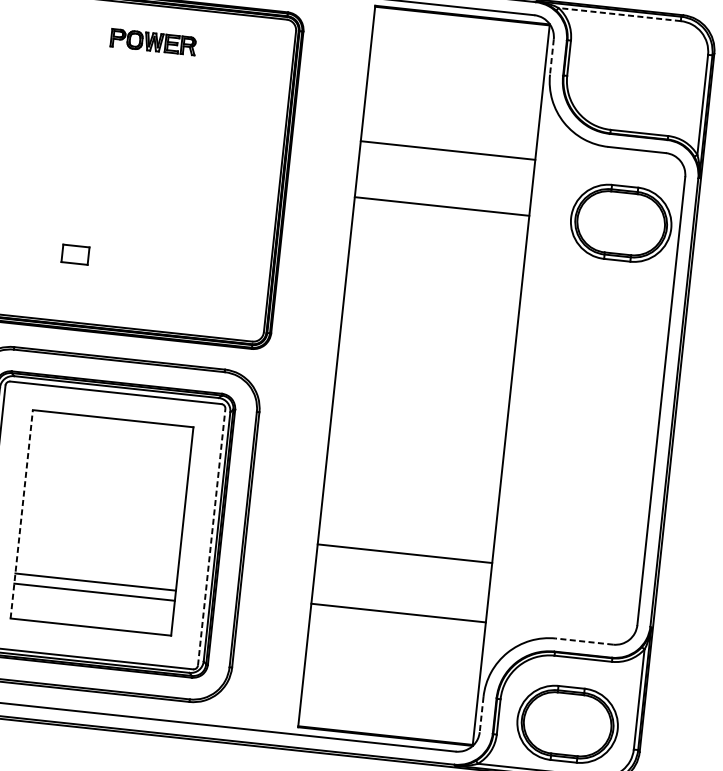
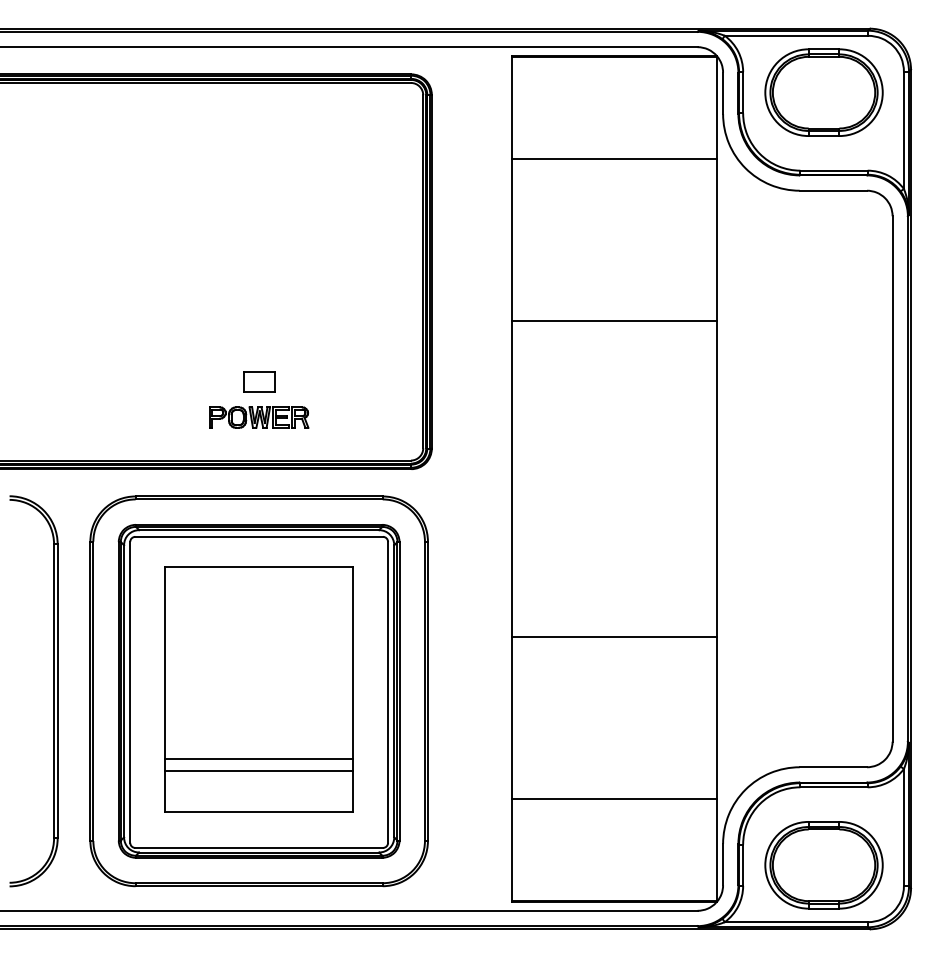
line: (619, 14) -> (796, 35), dashed -> solid
part: (153, 42) -> (259, 417), moved
line: (552, 57) -> (723, 93), dashed -> solid
line: (447, 150) -> (613, 158), moved
line: (441, 206) -> (613, 321), moved
part: (620, 223) -> (823, 92), moved
part: (75, 254) -> (259, 381), moved
line: (22, 513) -> (165, 688), dashed -> solid
line: (212, 536) -> (388, 691), dashed -> solid
line: (404, 553) -> (613, 636), moved
line: (397, 613) -> (613, 799), moved
line: (584, 641) -> (833, 767), dashed -> solid
line: (482, 714) -> (723, 864), dashed -> solid

